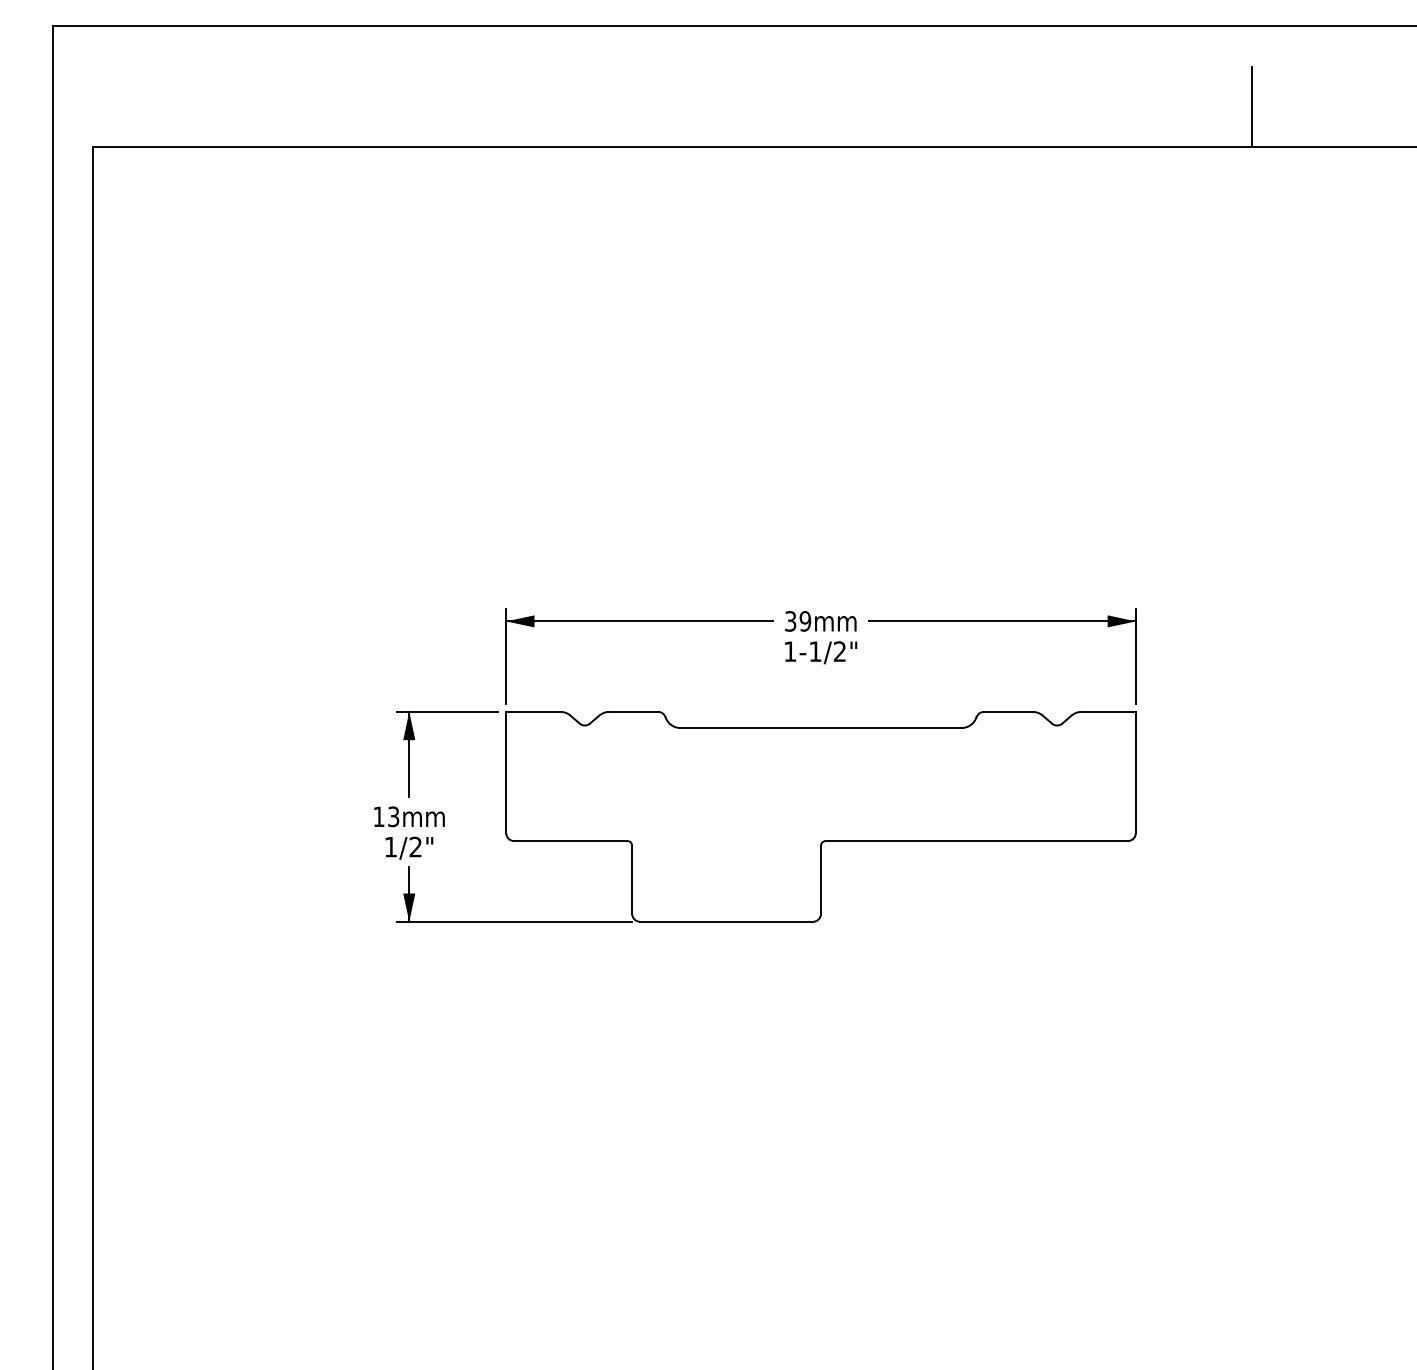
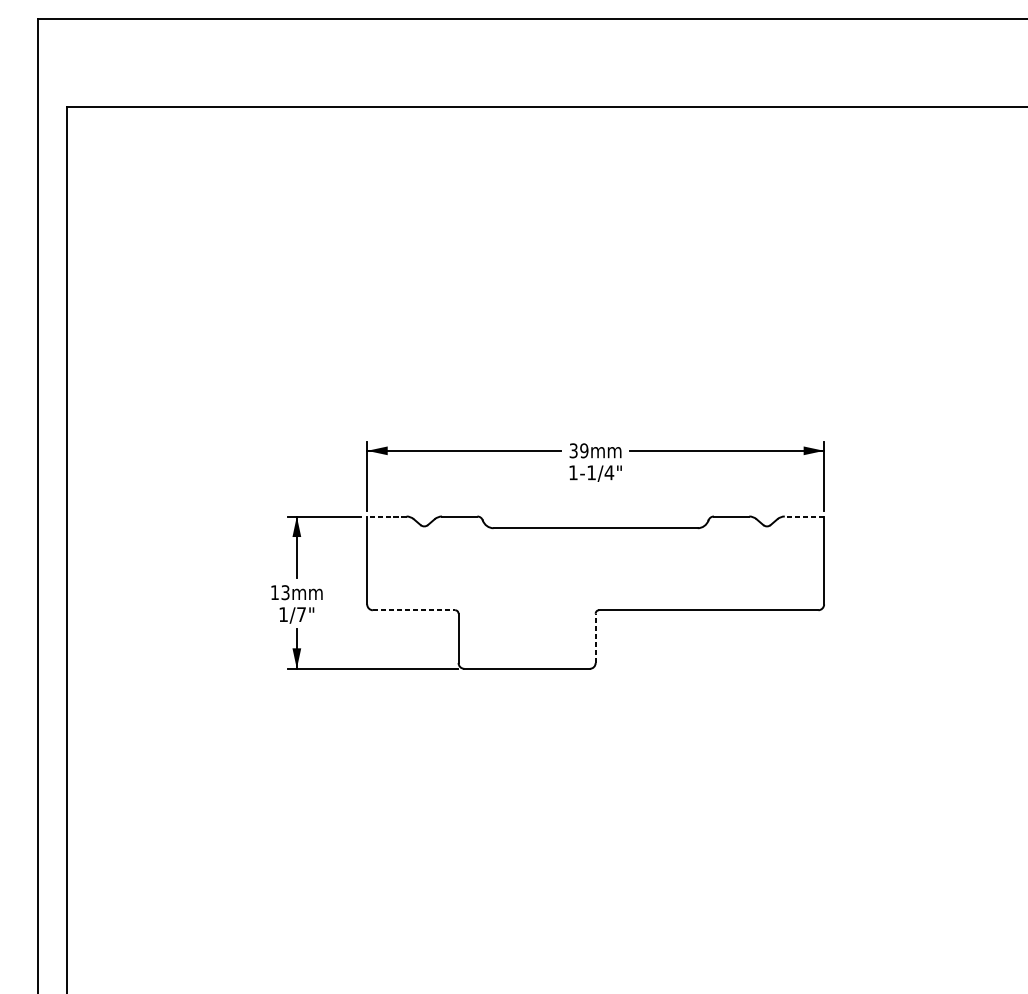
line: (1251, 106) -> (908, 77), removed
text: (839, 651) -> (609, 472), 1-1/2" -> 1-1/4"
line: (532, 711) -> (386, 516), solid -> dashed
line: (1108, 711) -> (804, 516), solid -> dashed
line: (570, 841) -> (413, 610), solid -> dashed
text: (415, 846) -> (301, 614), 1/2" -> 1/7"
line: (821, 879) -> (596, 638), solid -> dashed

